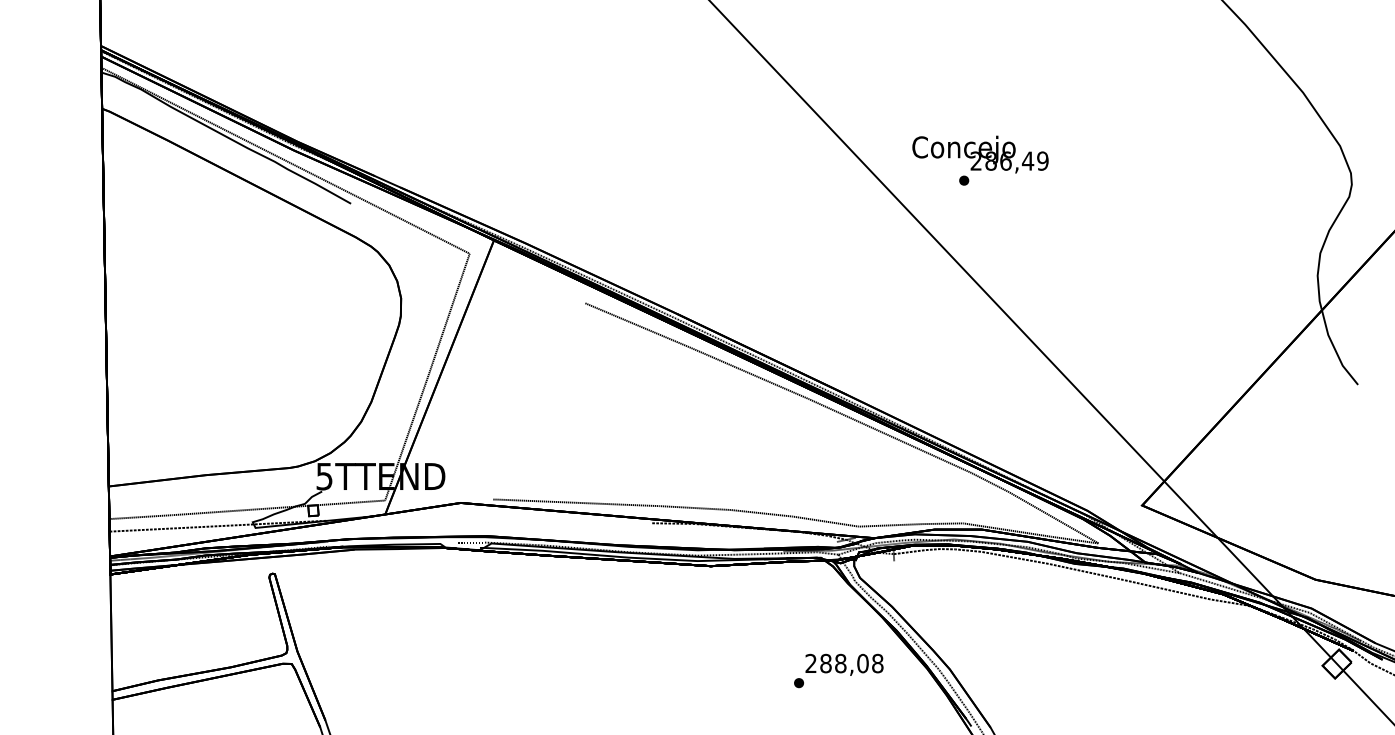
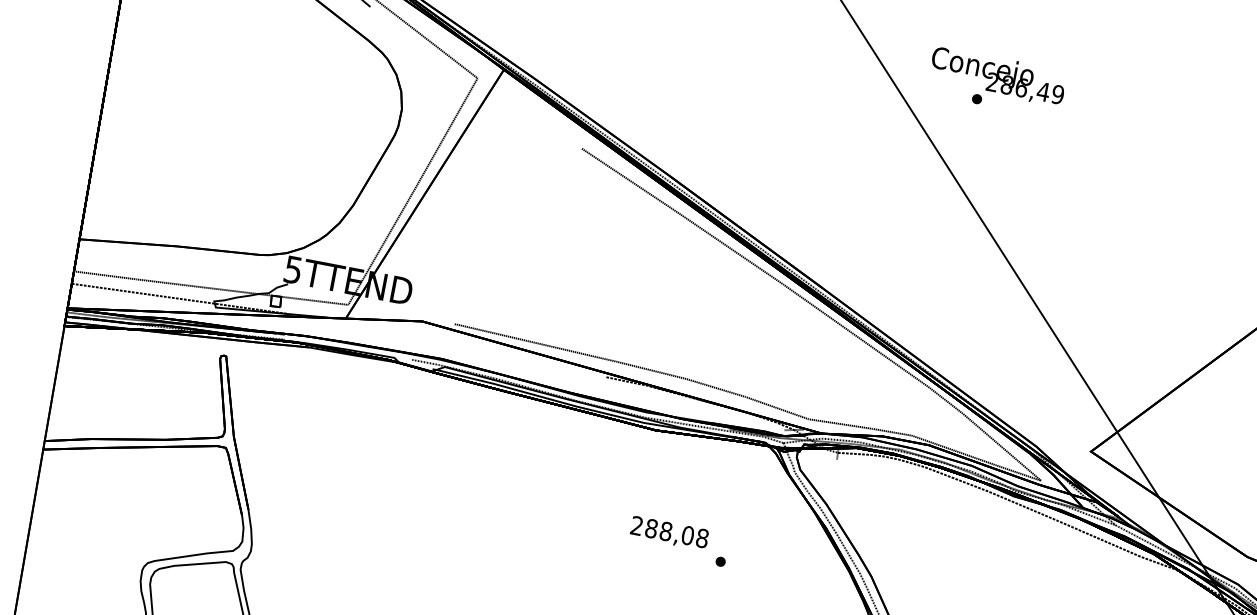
text: (844, 664) -> (669, 533), moved

